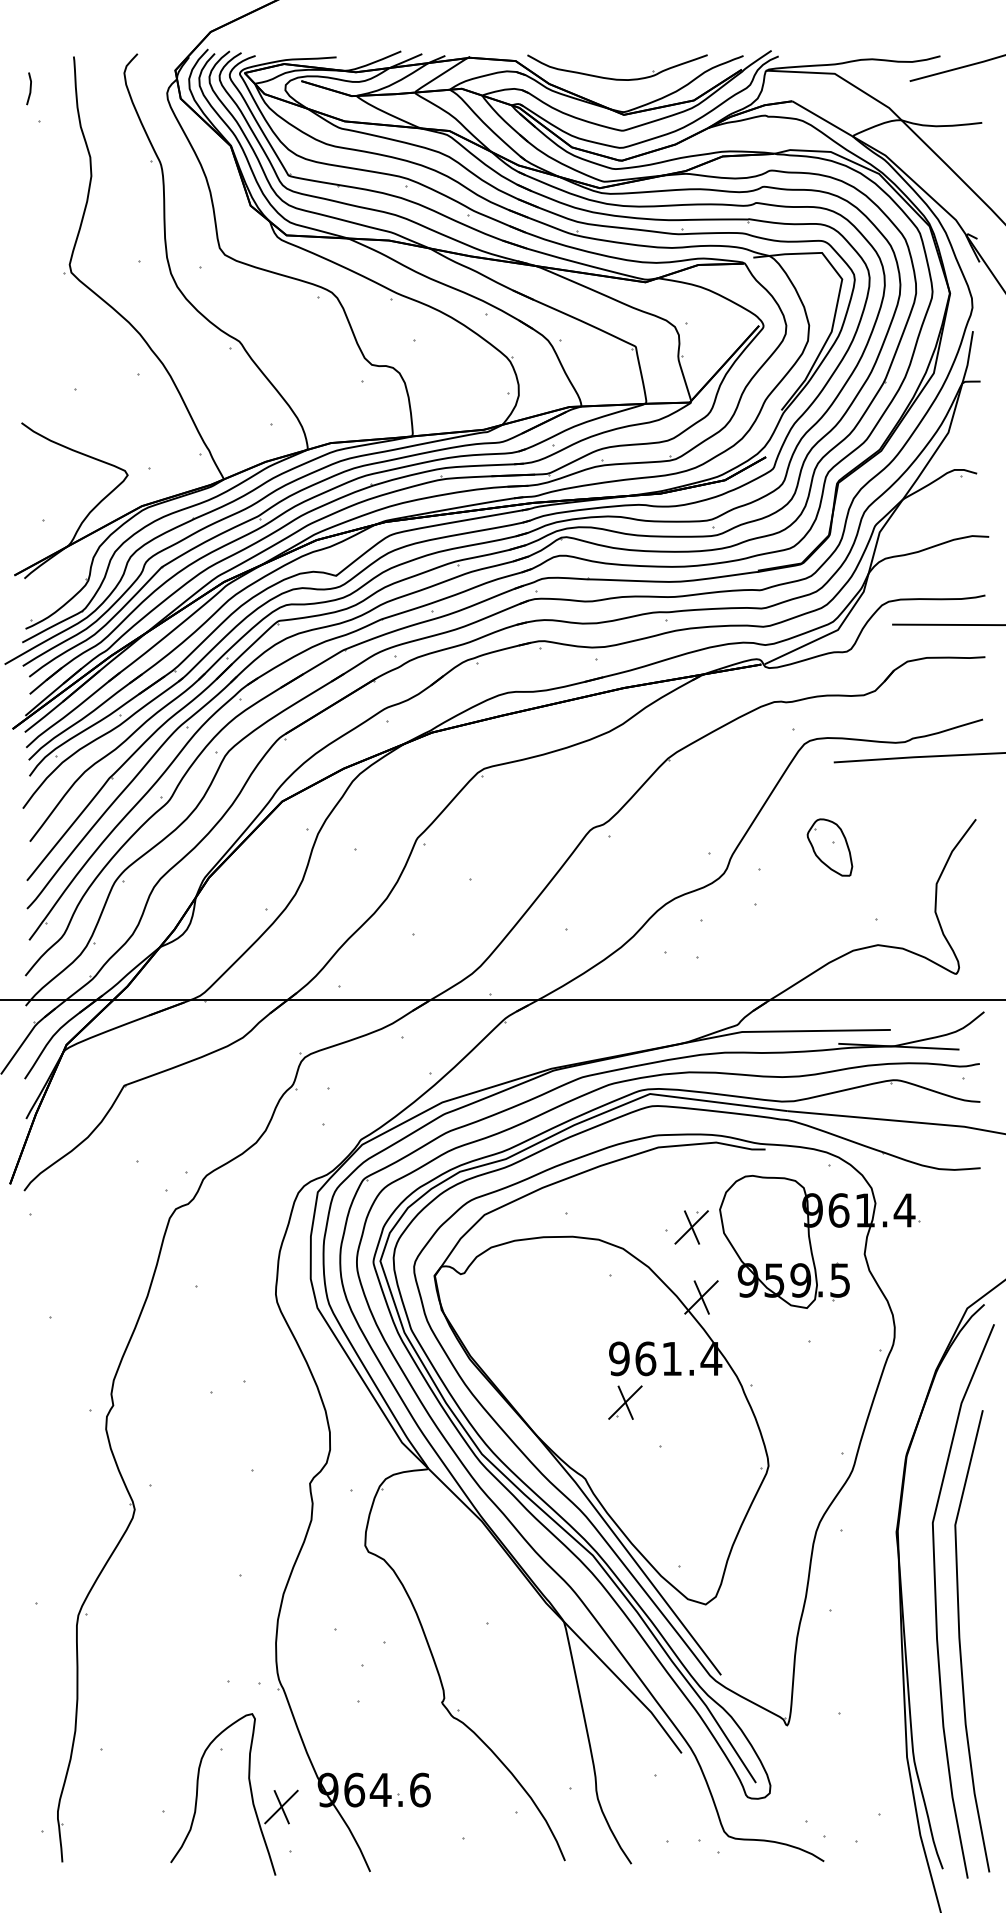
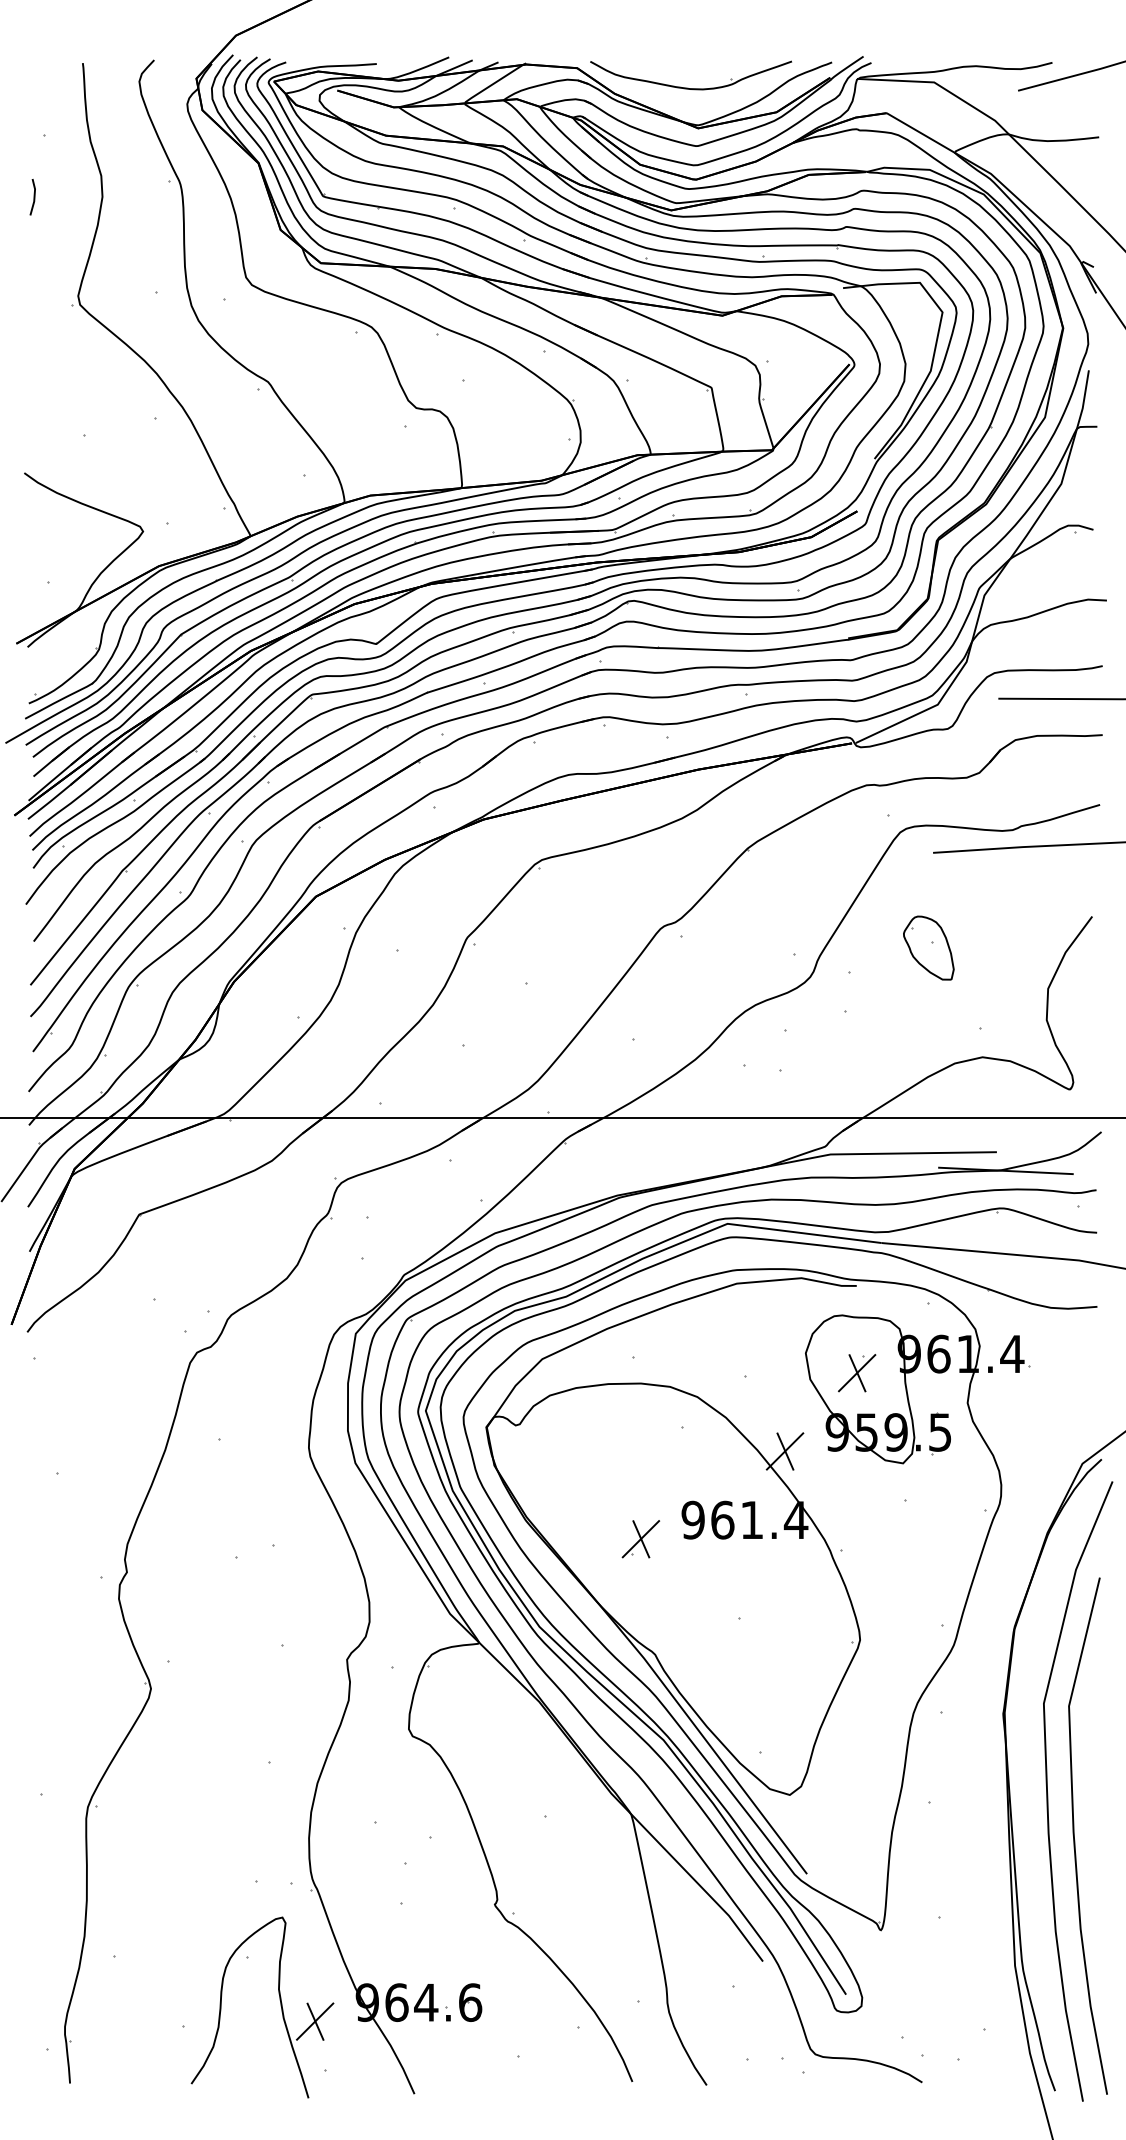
line: (29, 89) -> (33, 197), moved
part: (692, 1227) -> (857, 1373), moved
part: (625, 1402) -> (640, 1539), moved

